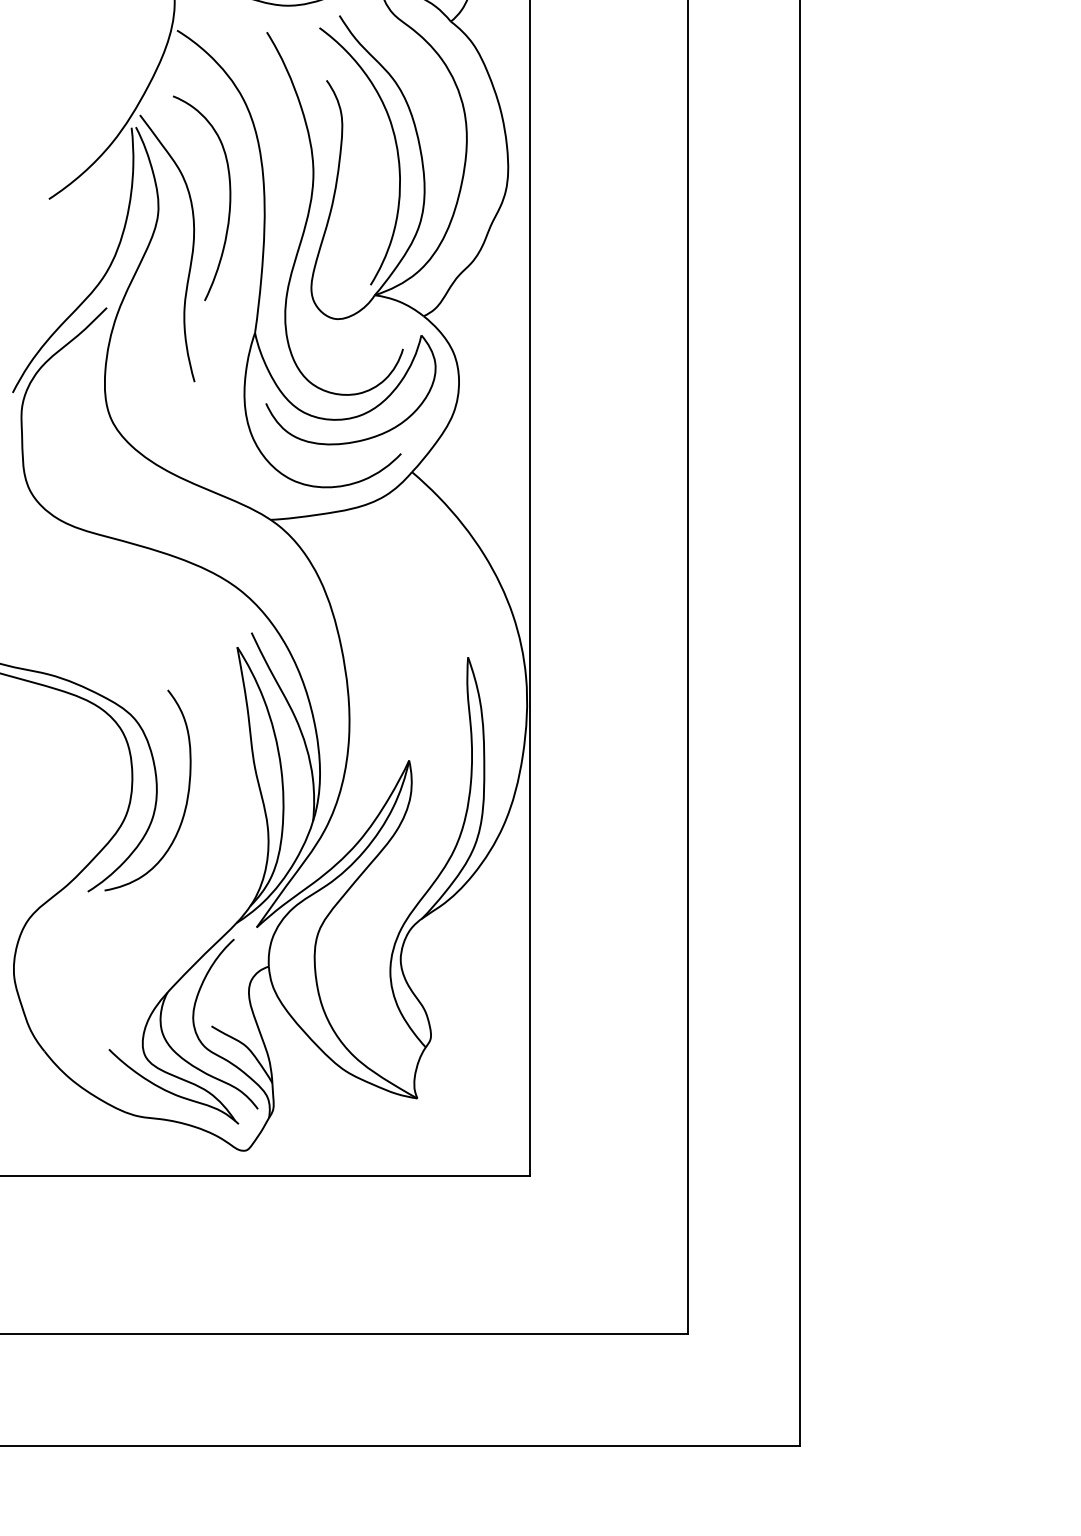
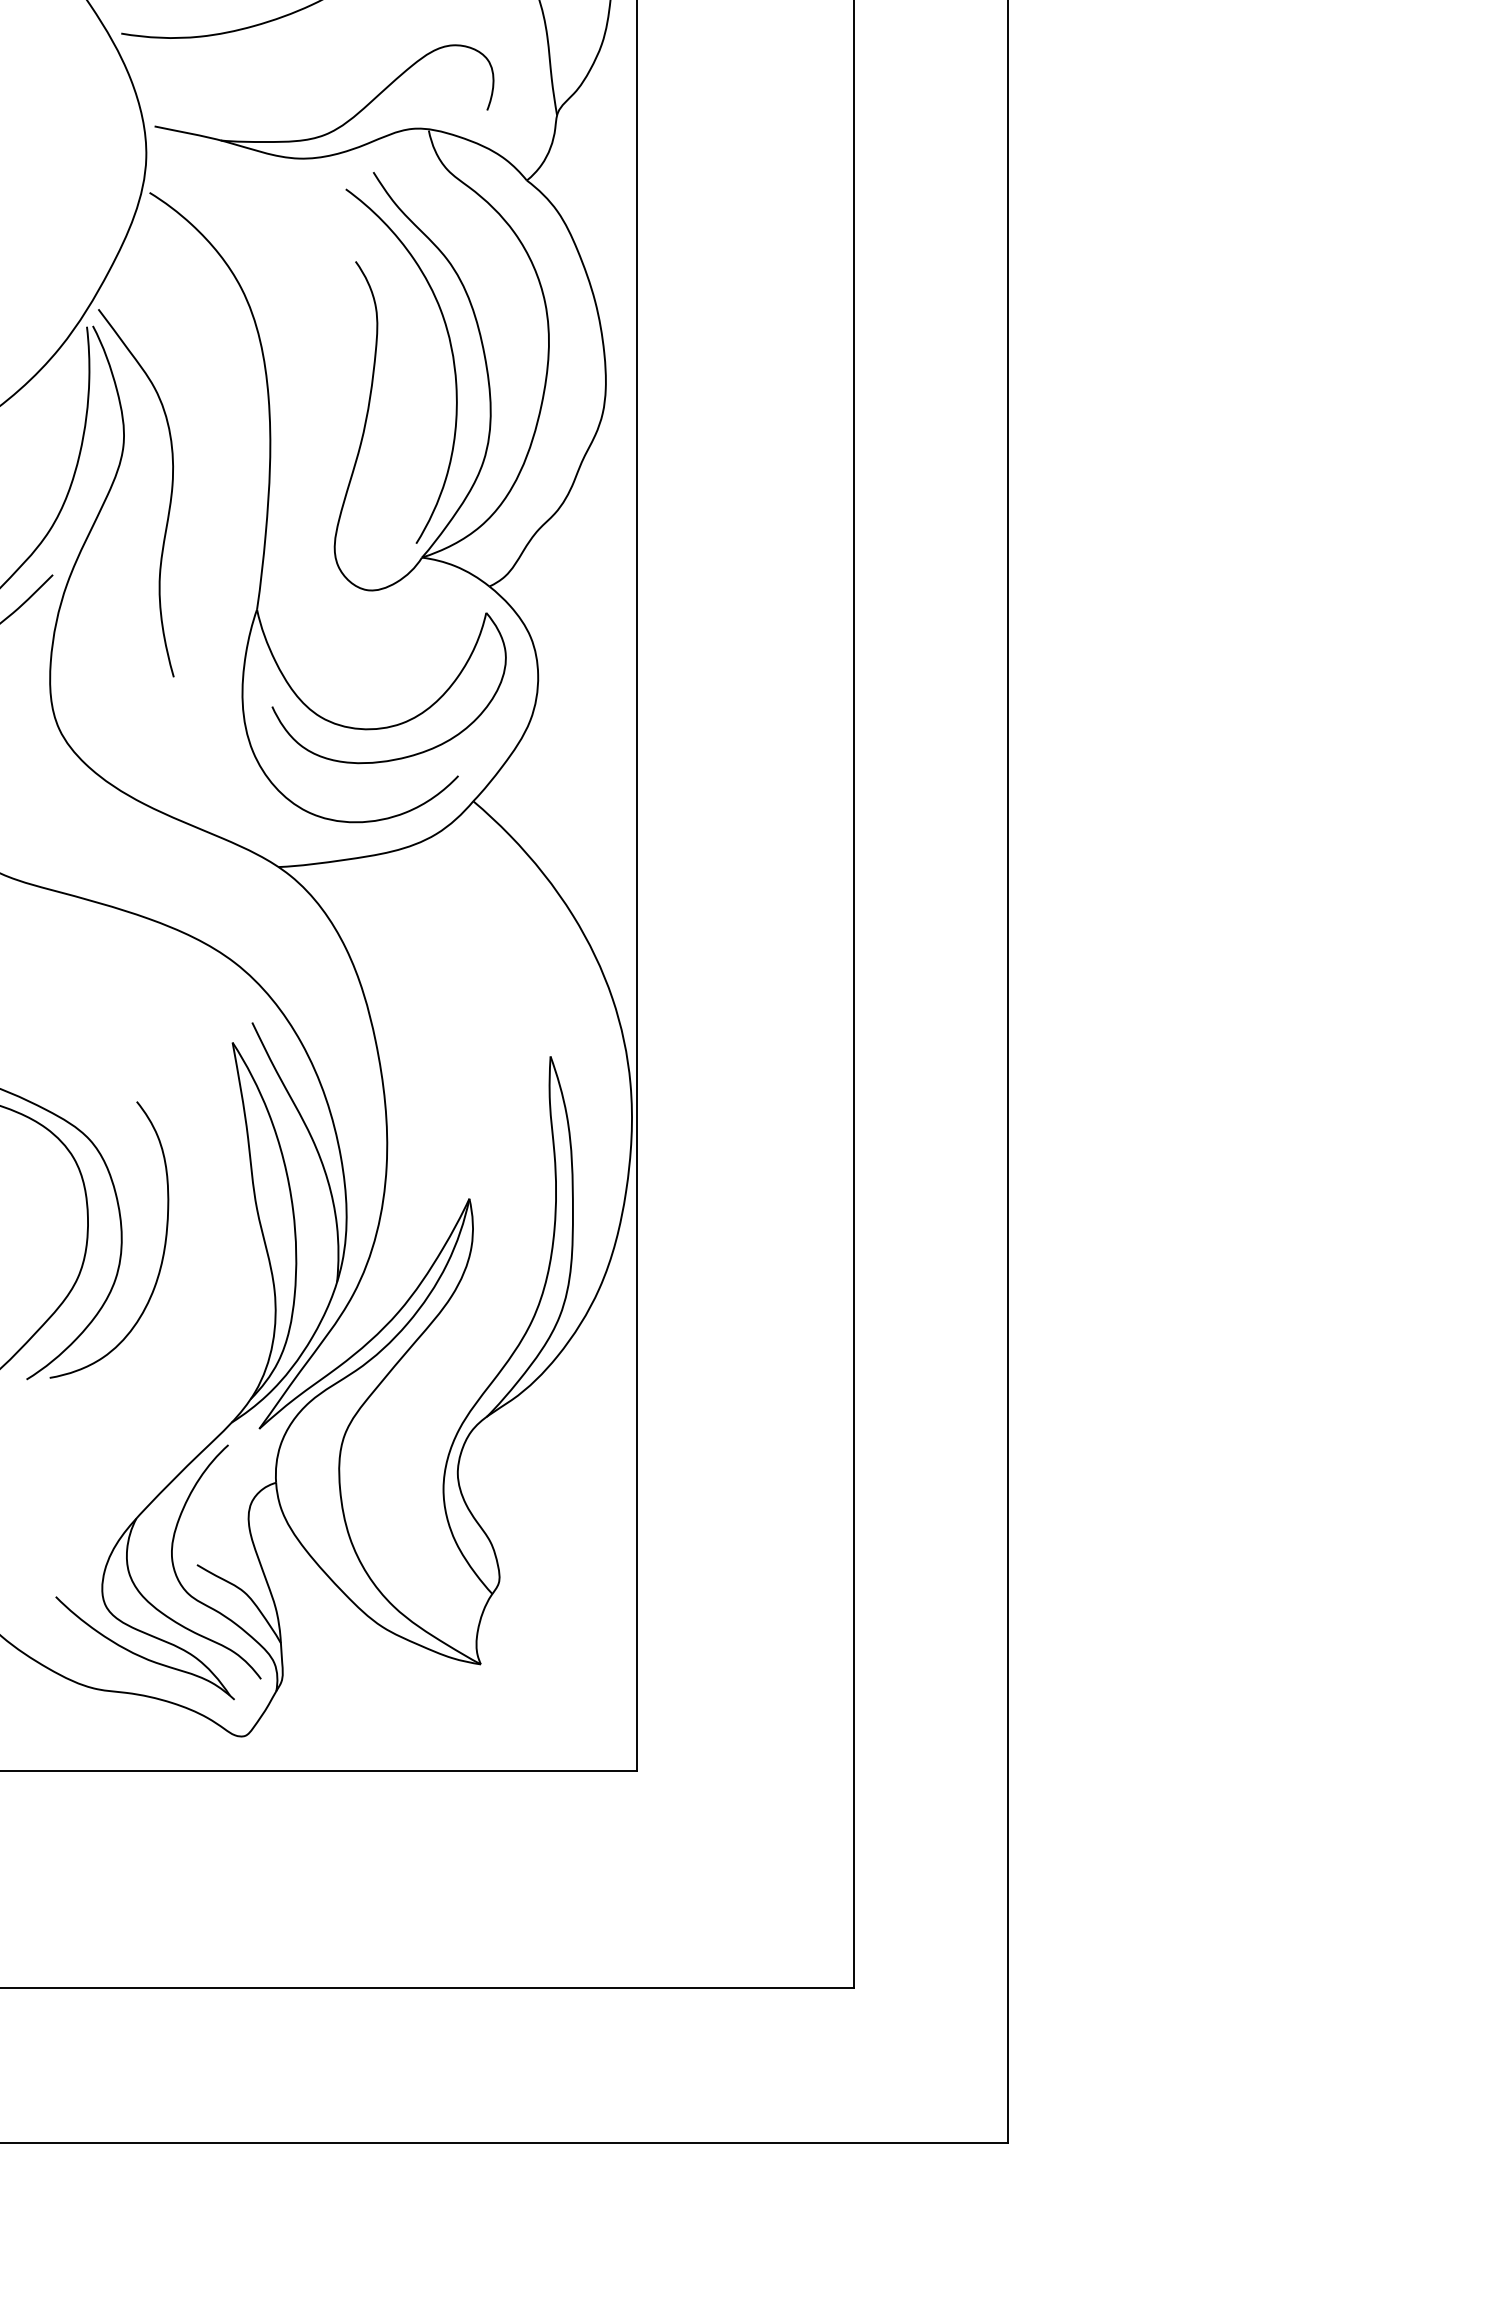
curve: (229, 203) -> (221, 431), removed
curve: (310, 208) -> (333, 437), removed

